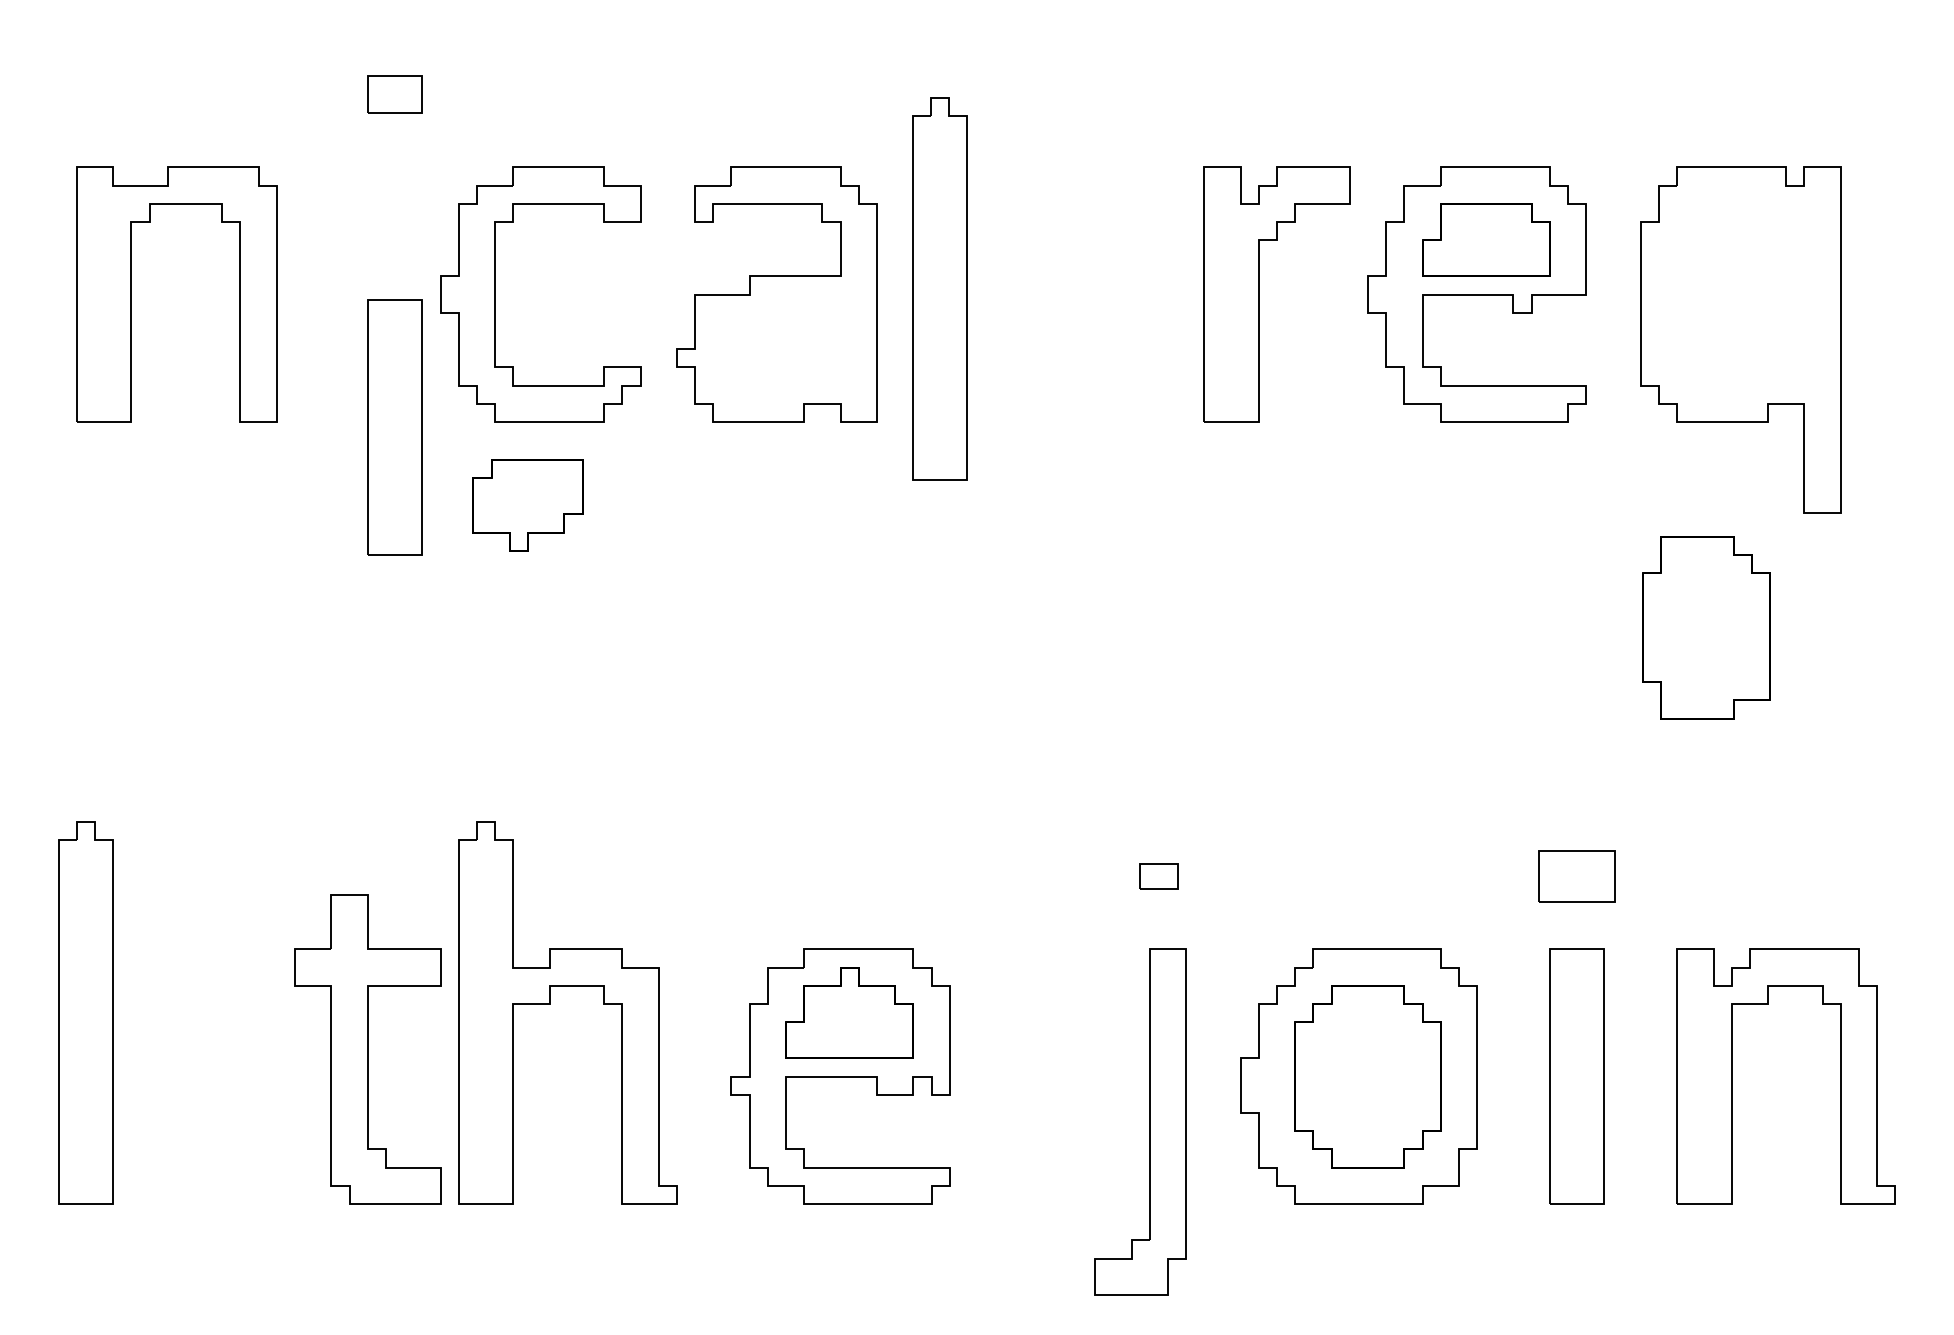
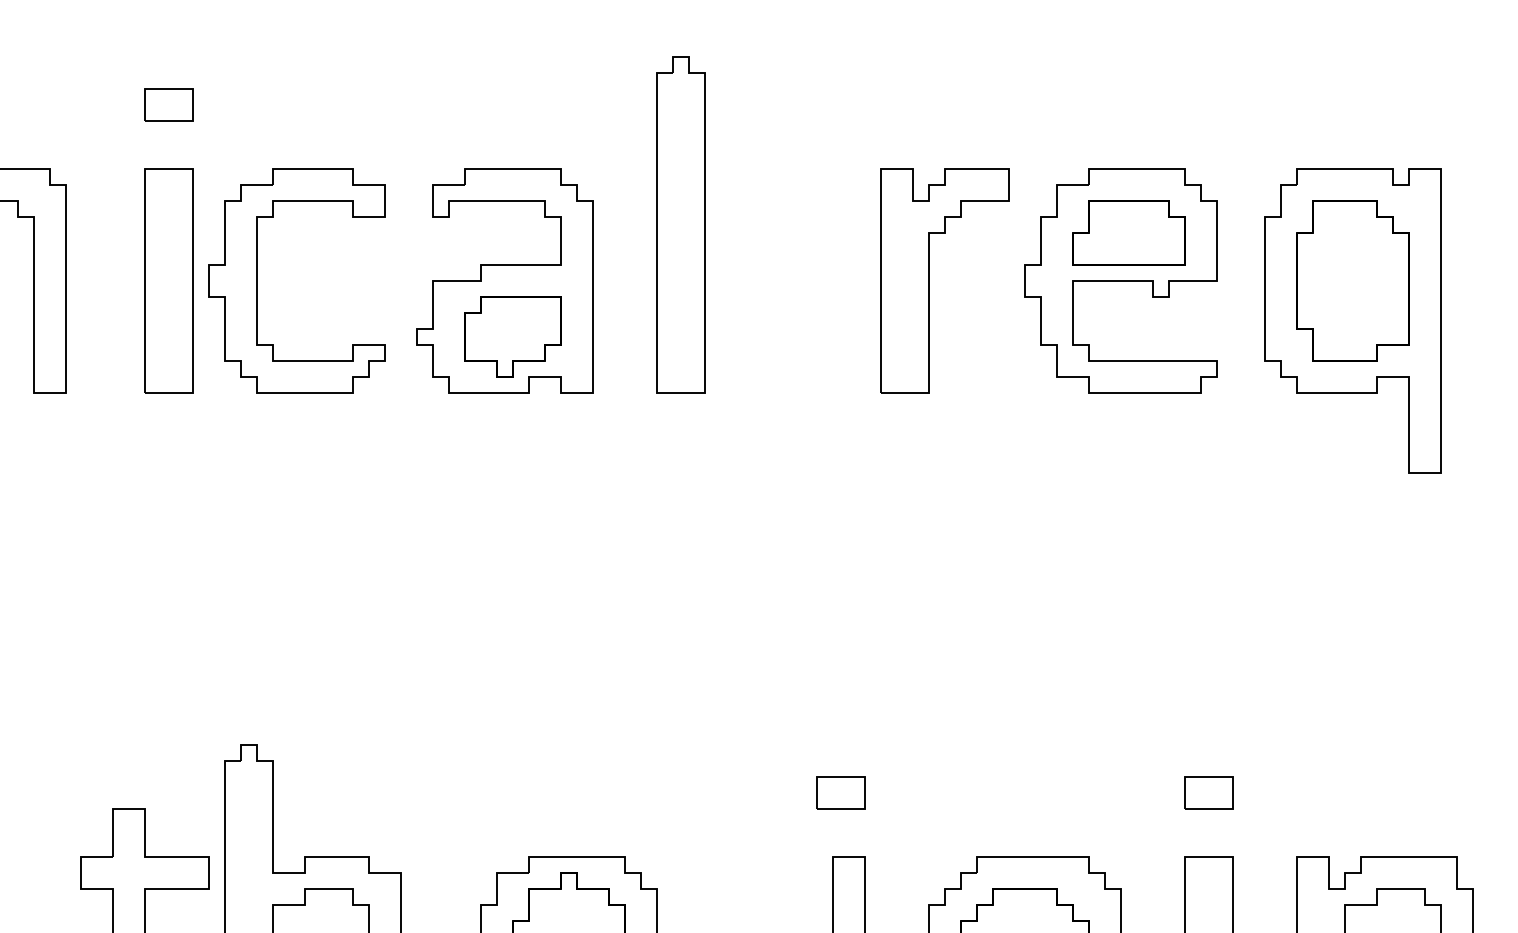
part: (939, 288) -> (680, 224), moved
part: (394, 427) -> (168, 280), moved
part: (527, 505) -> (512, 337), moved
part: (1706, 627) -> (1352, 280), moved
part: (1158, 876) -> (840, 792), size x1.43
part: (1576, 876) -> (1208, 792), size x0.71

